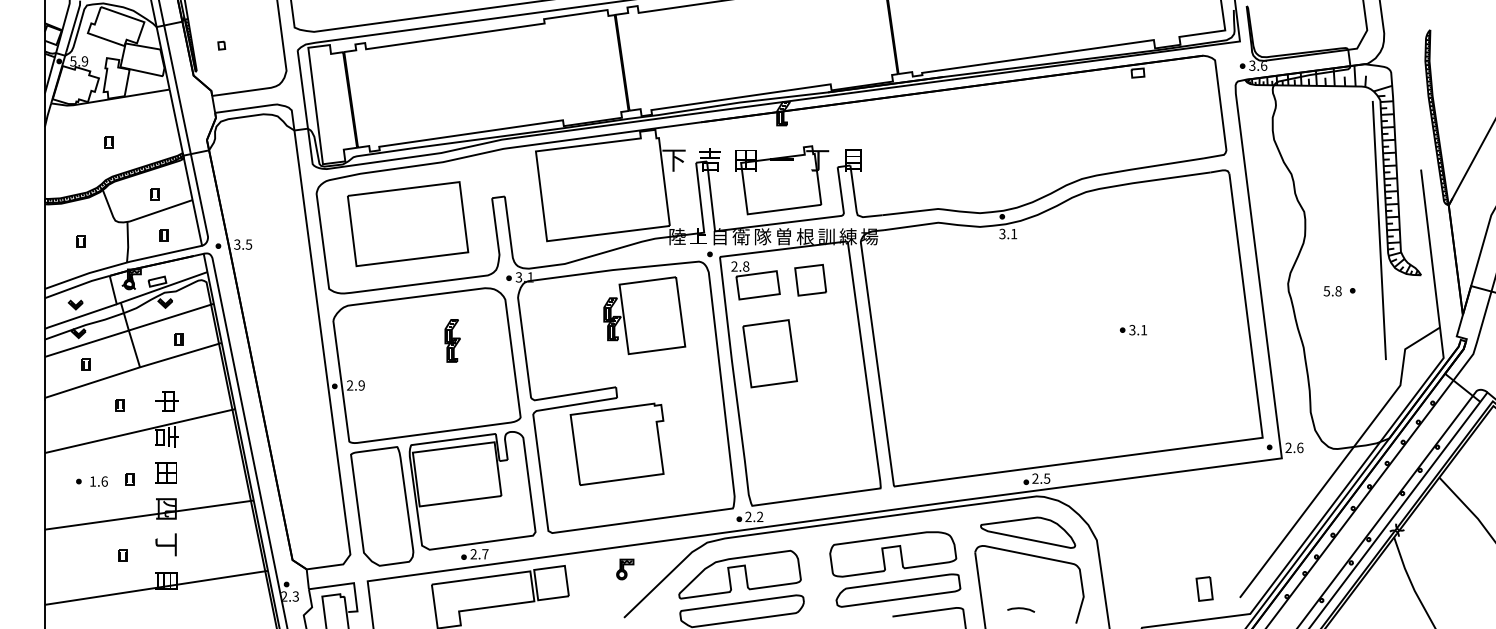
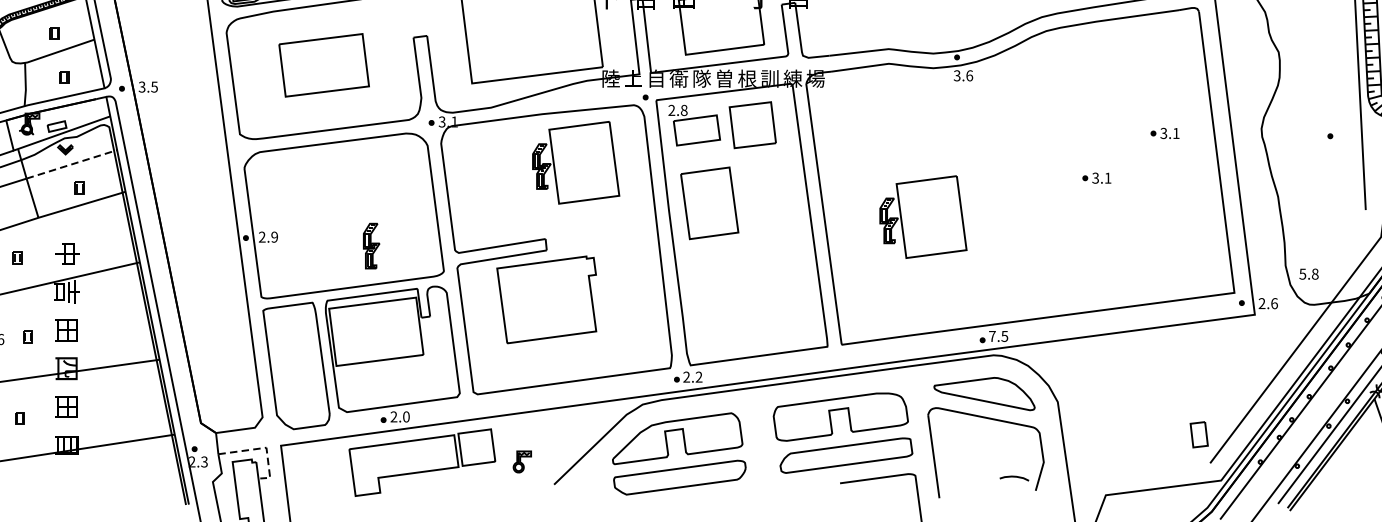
part: (408, 224) -> (324, 65), size x0.7
text: (1014, 233) -> (970, 75), 3.1 -> 3.6
part: (810, 279) -> (752, 124), size x1.4
part: (1196, 288) -> (1163, 133), added
text: (1332, 291) -> (1308, 274), moved
line: (172, 316) -> (73, 163), solid -> dashed
part: (452, 340) -> (371, 245), moved
part: (970, 366) -> (923, 216), added
text: (1035, 478) -> (992, 336), 2.5 -> 7.5
text: (165, 544) -> (65, 406), 丁 -> 田
text: (485, 554) -> (406, 417), 2.7 -> 2.0
part: (625, 569) -> (522, 461), moved
line: (352, 583) -> (264, 448), solid -> dashed
part: (1204, 588) -> (1199, 434), moved
curve: (1021, 609) -> (1014, 477), moved

